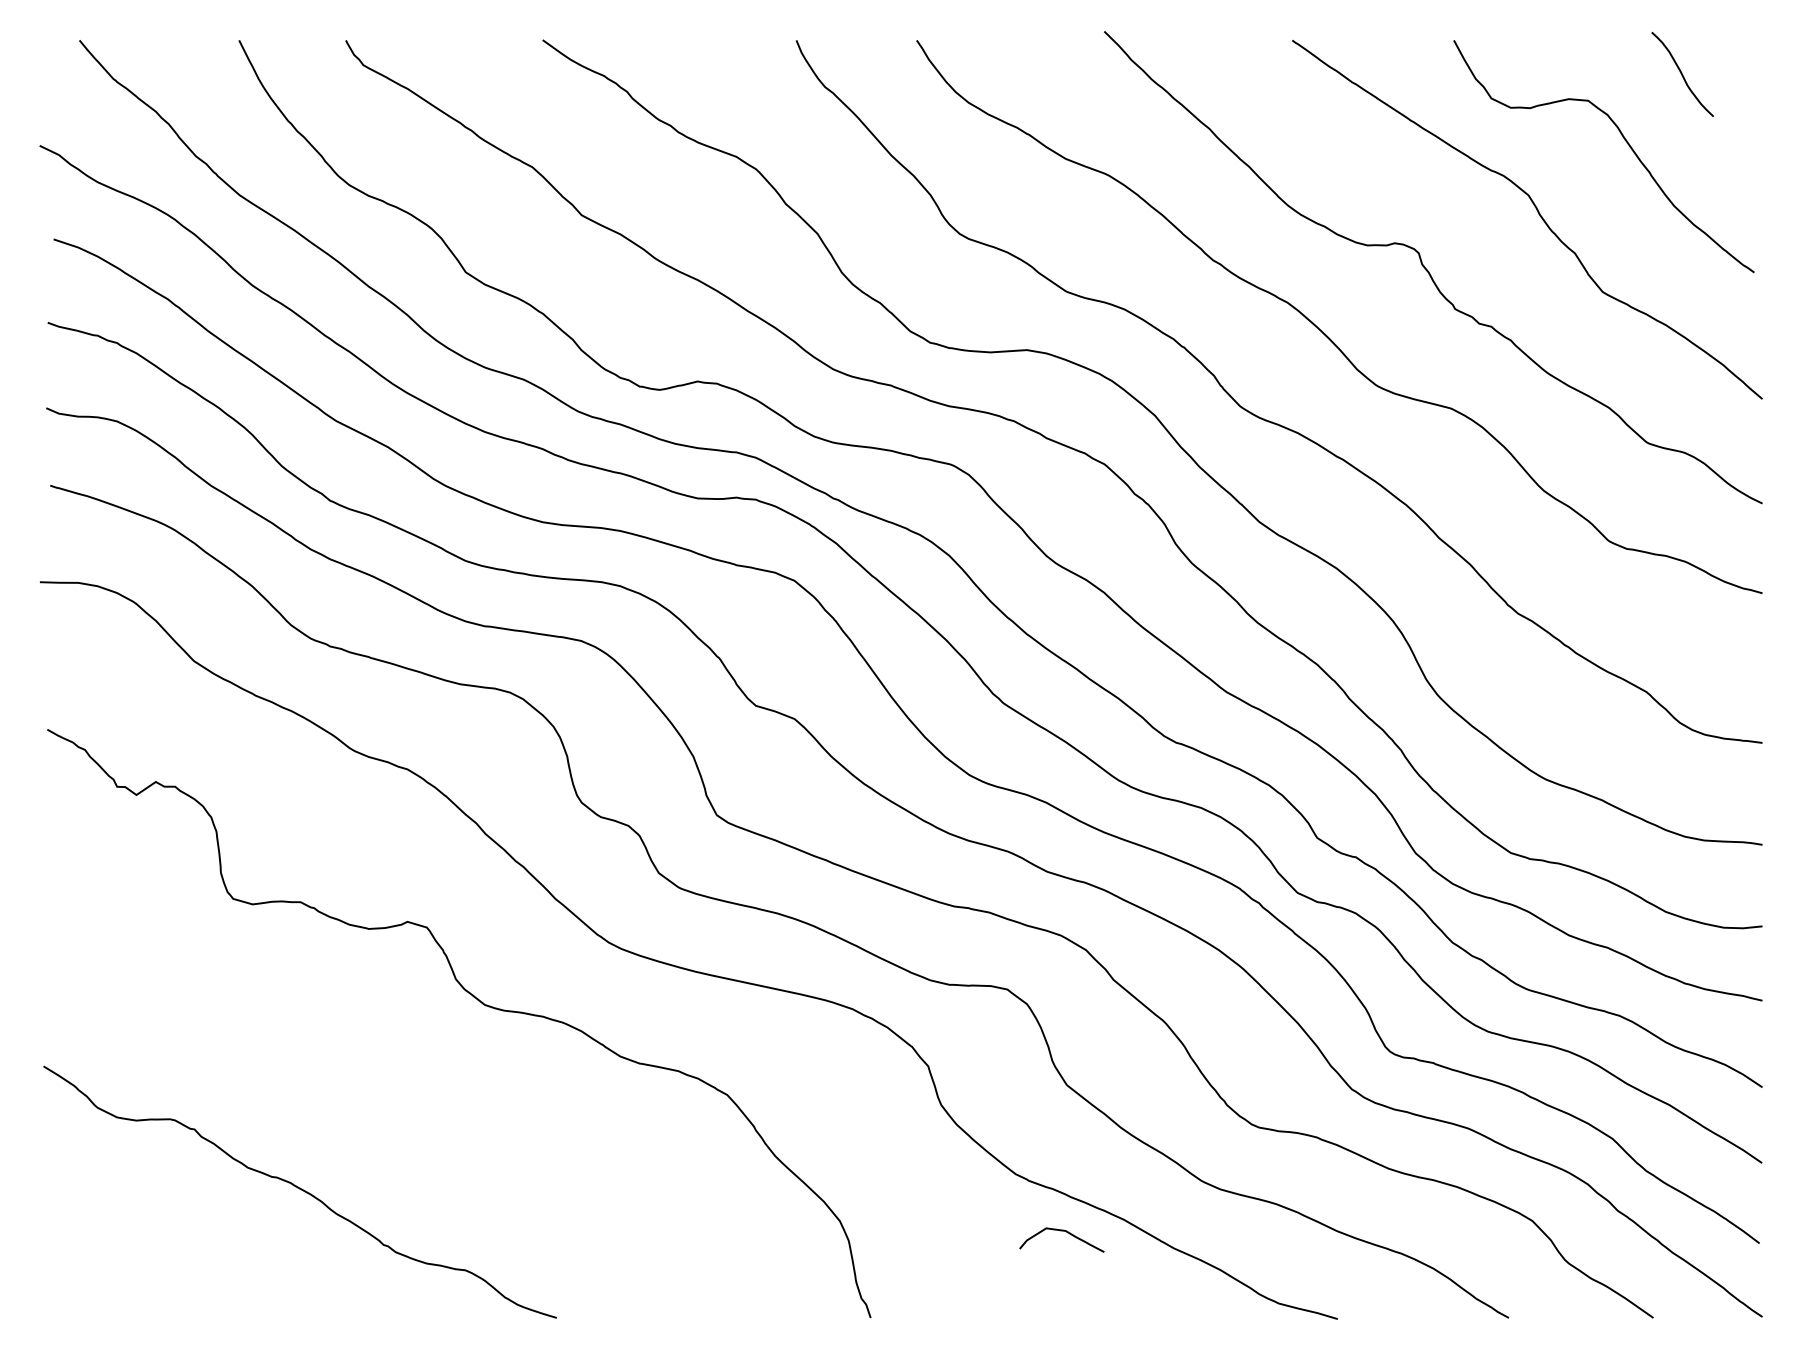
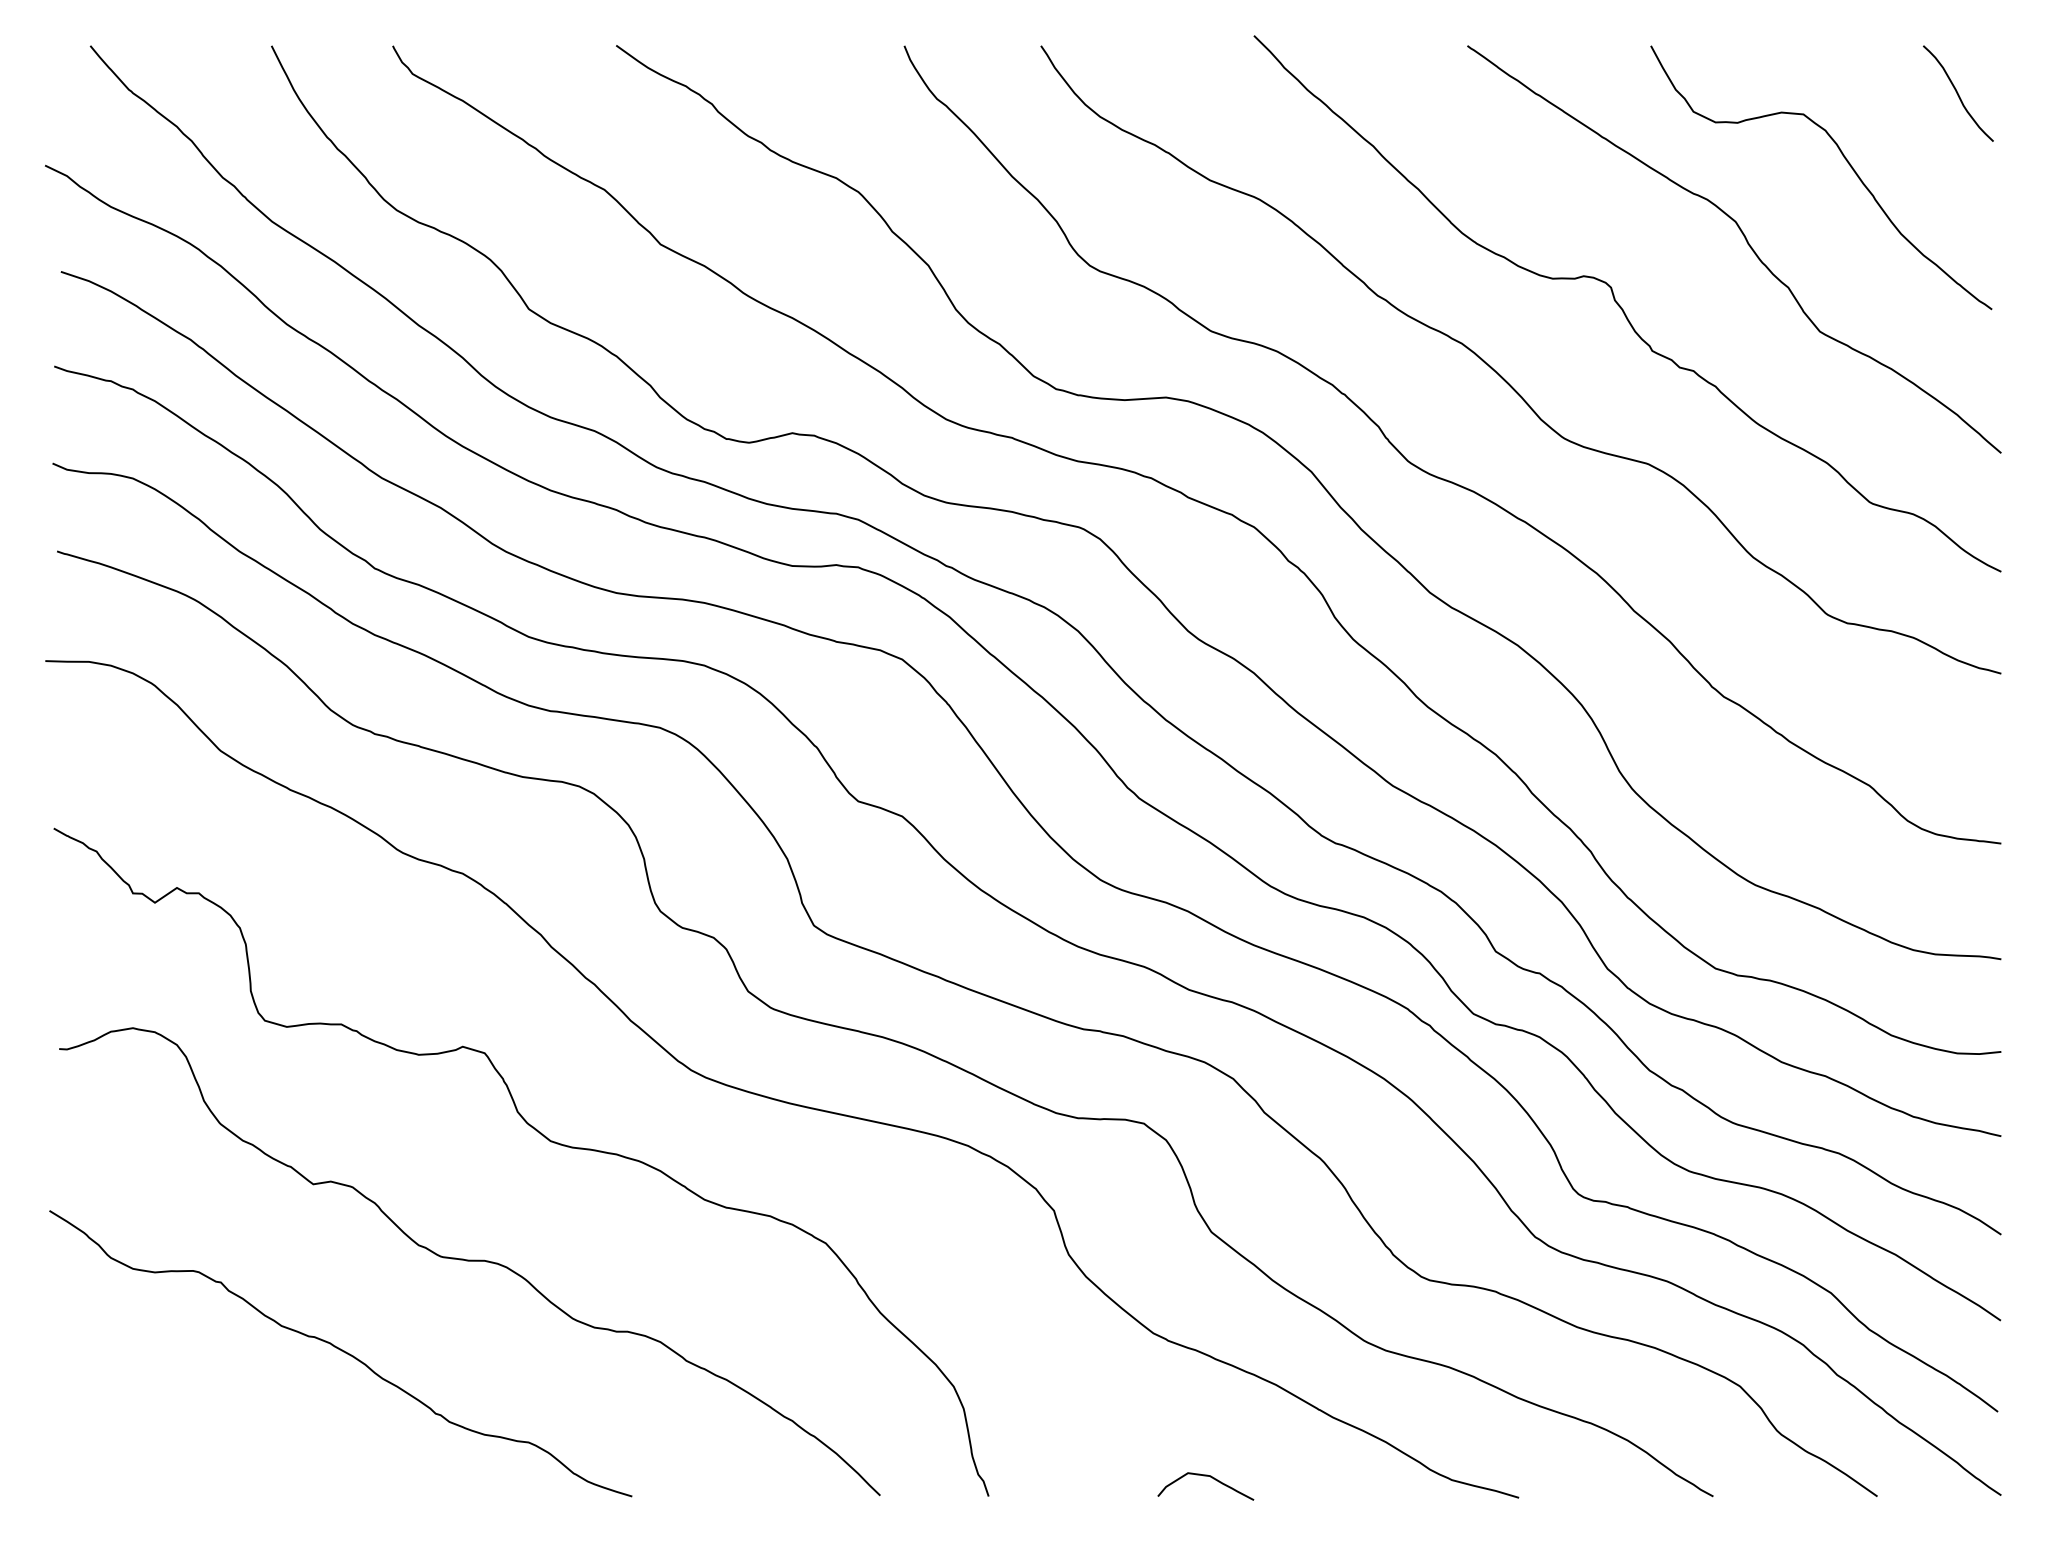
curve: (1682, 74) -> (1958, 93), moved
curve: (413, 1110) -> (469, 1260), added
curve: (1061, 1231) -> (1205, 1476), moved

